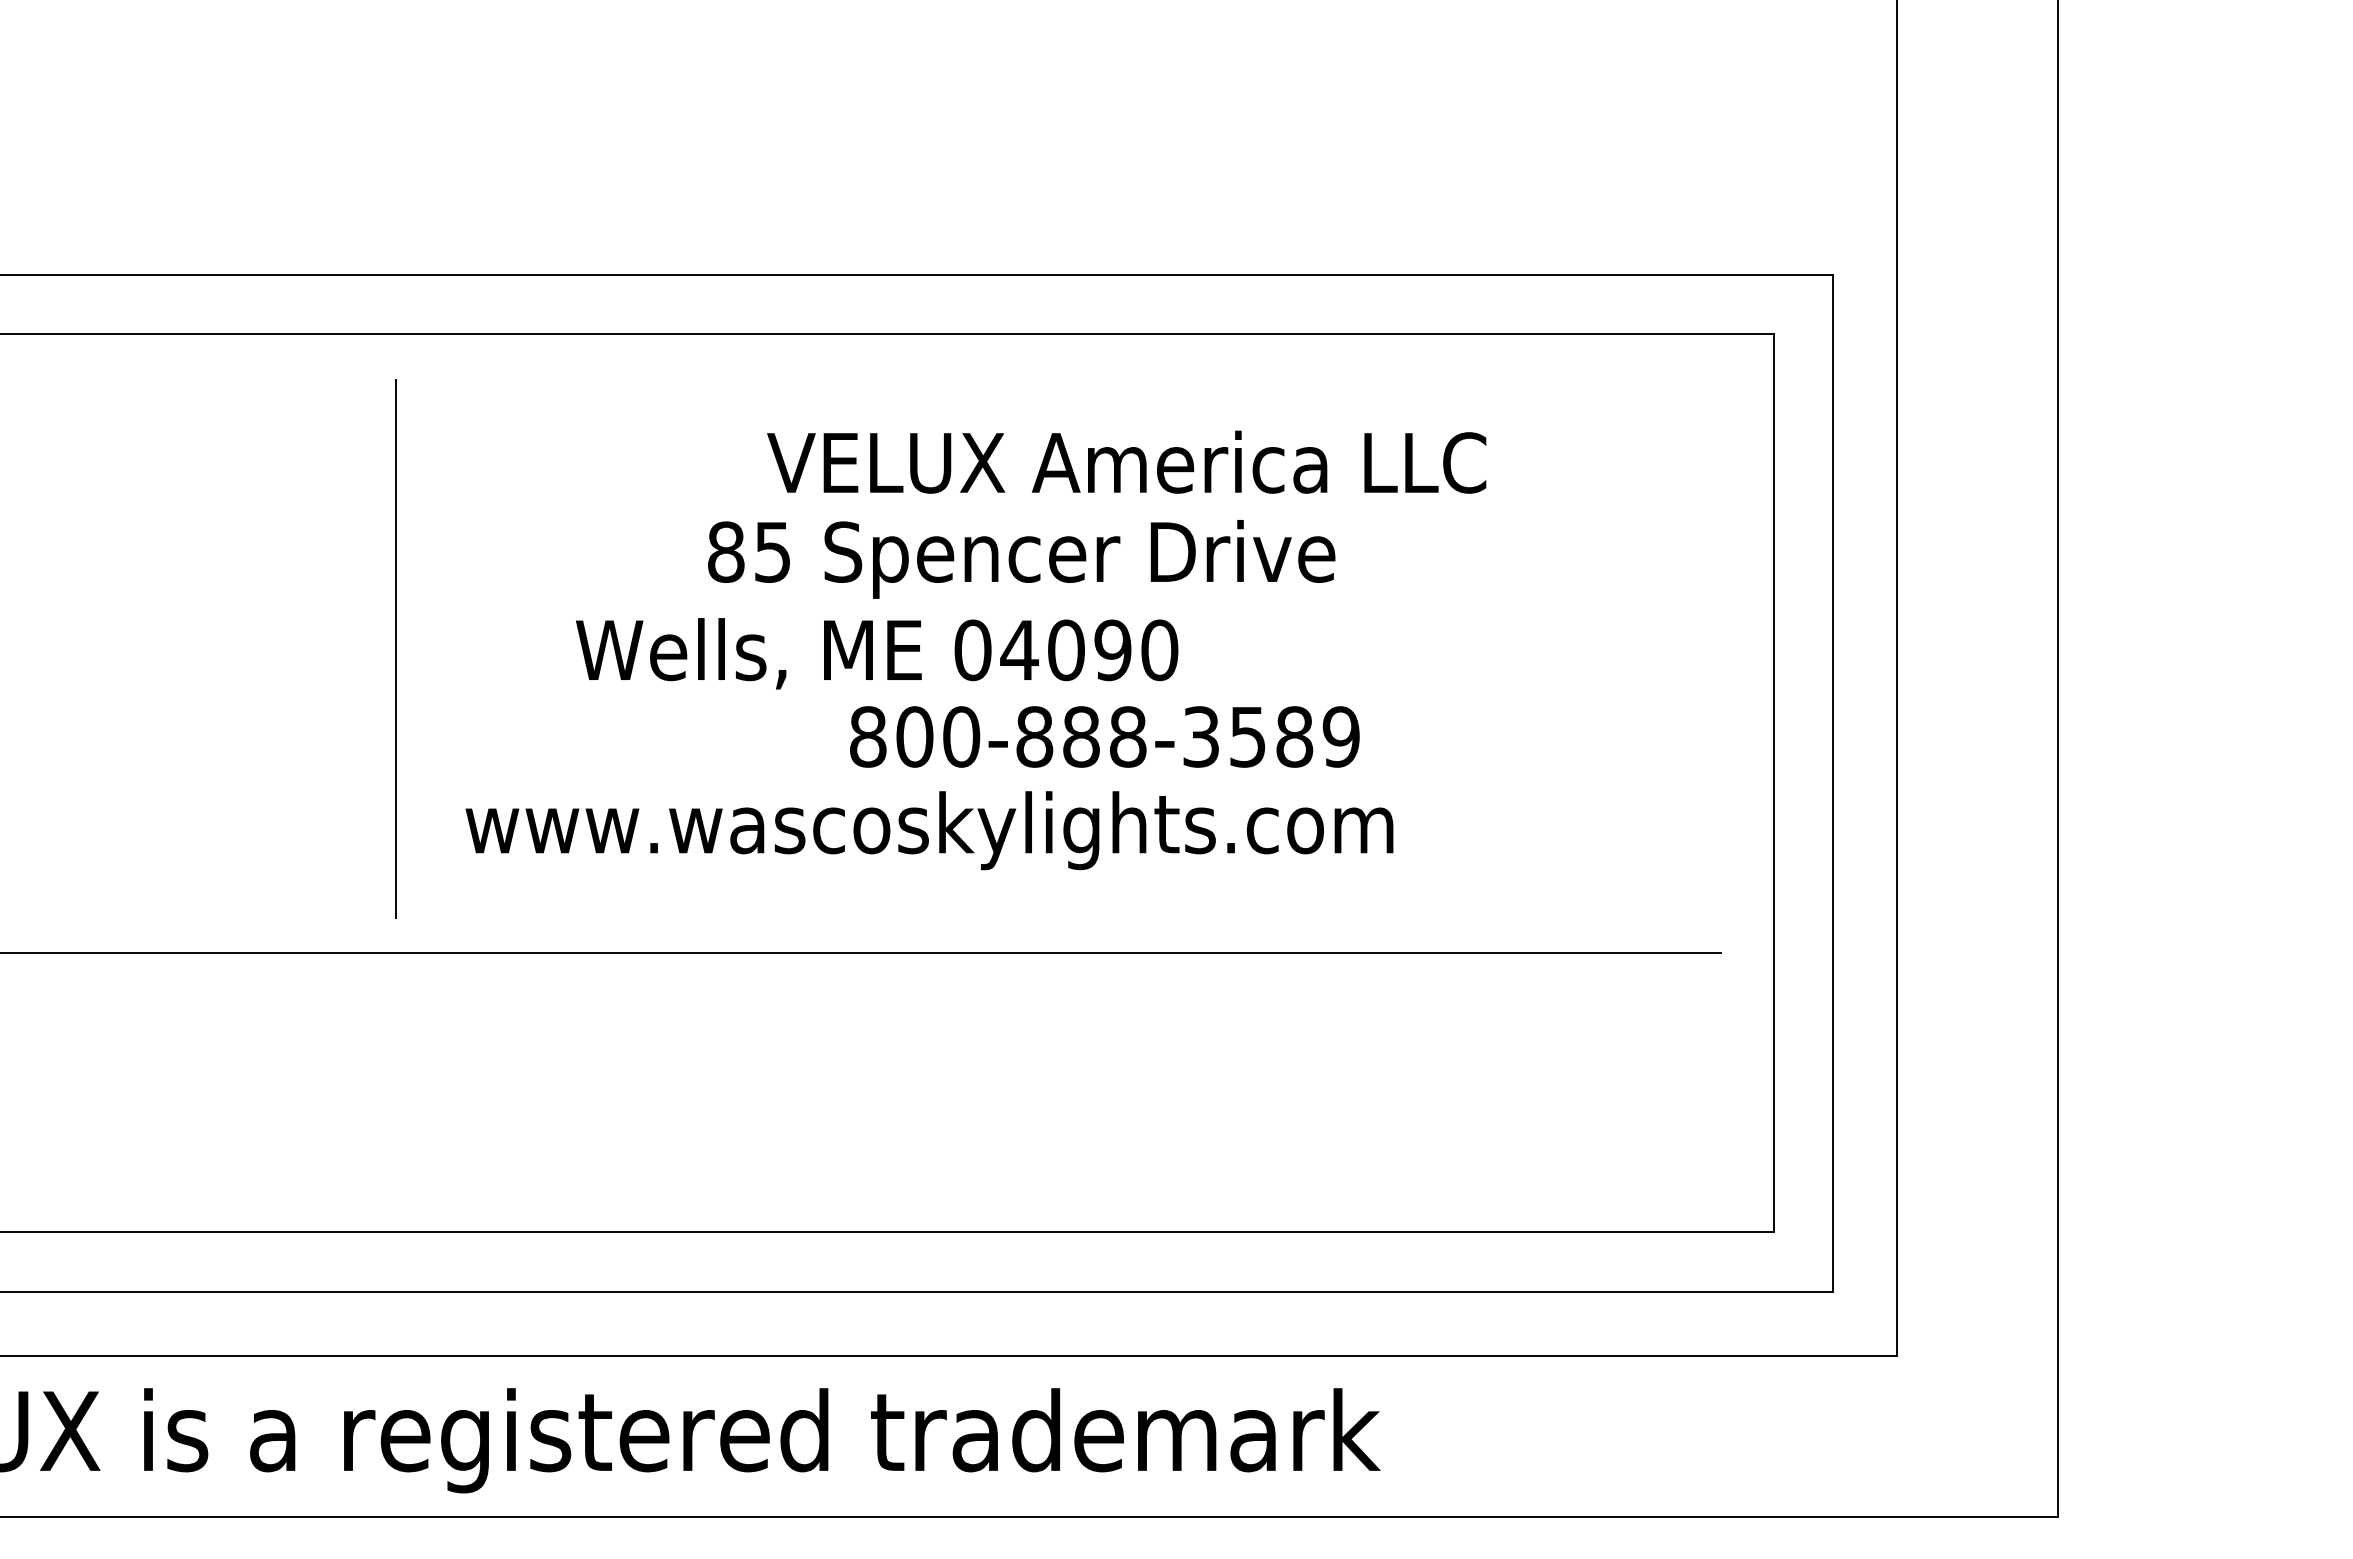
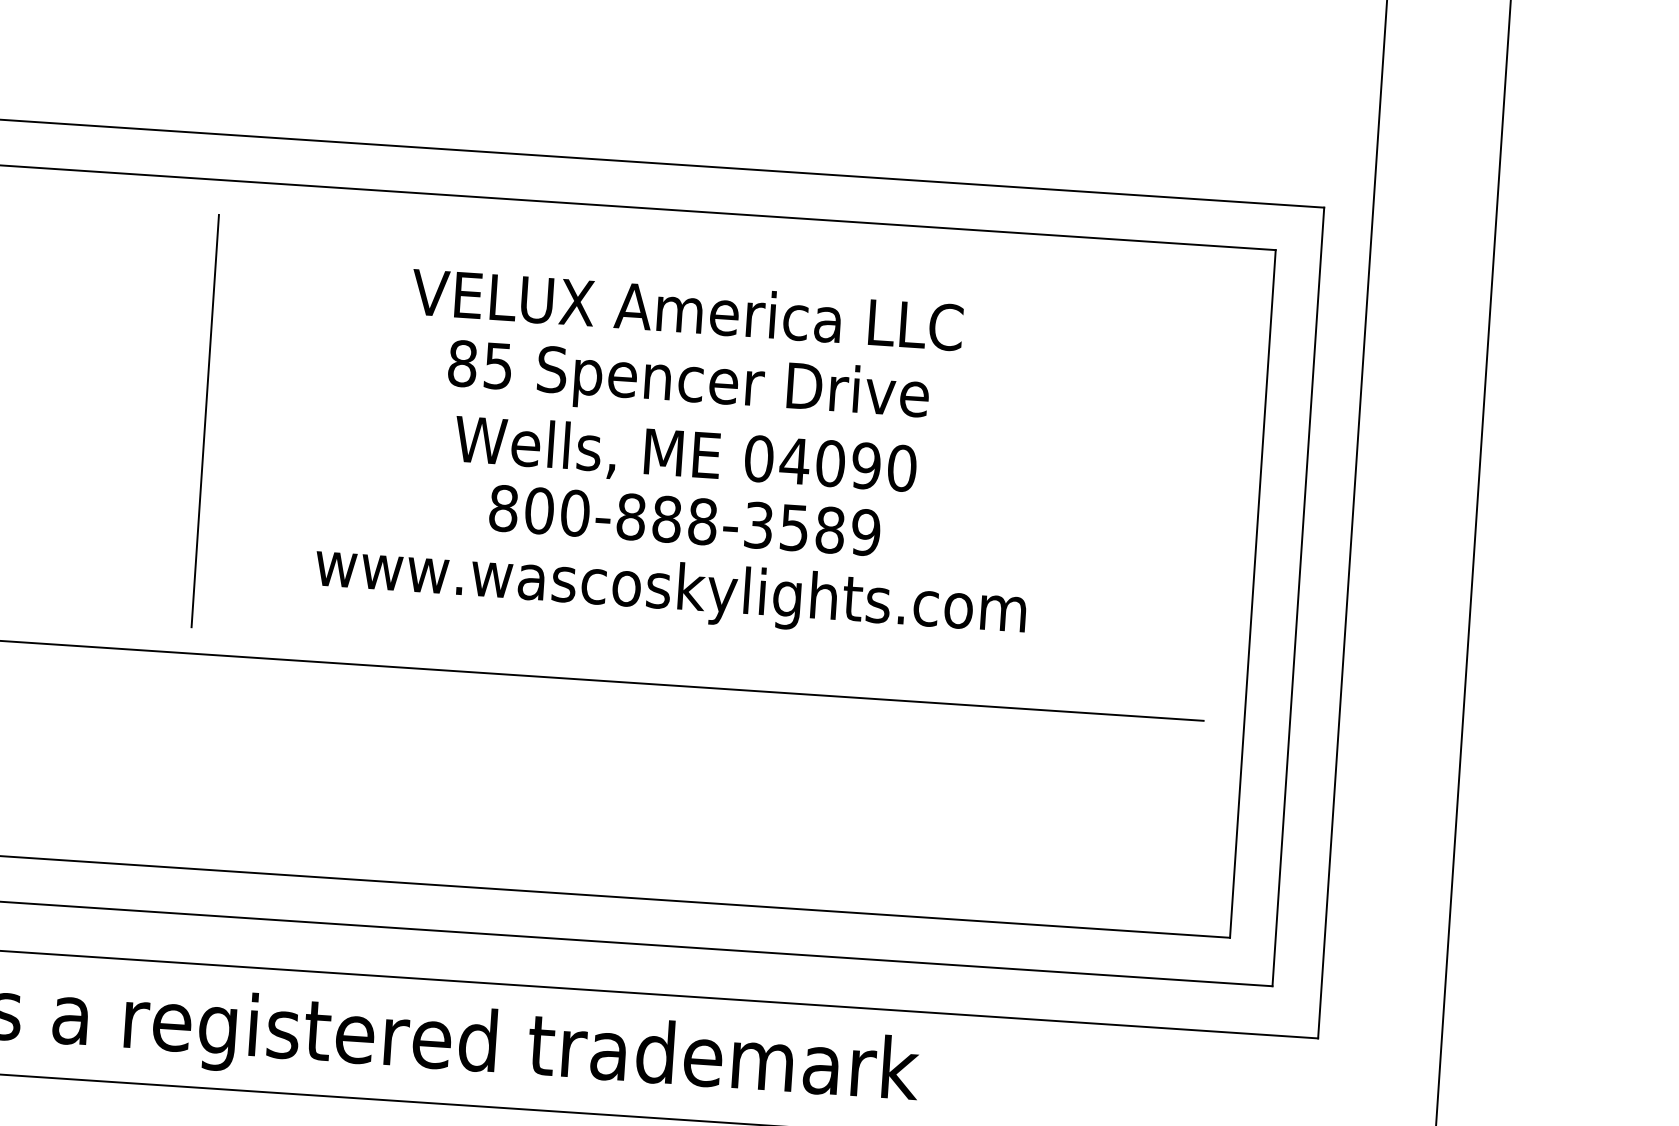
text: (1126, 461) -> (687, 308), moved
text: (877, 653) -> (685, 456), moved
text: (1104, 736) -> (684, 520), moved
text: (929, 830) -> (670, 591), moved

